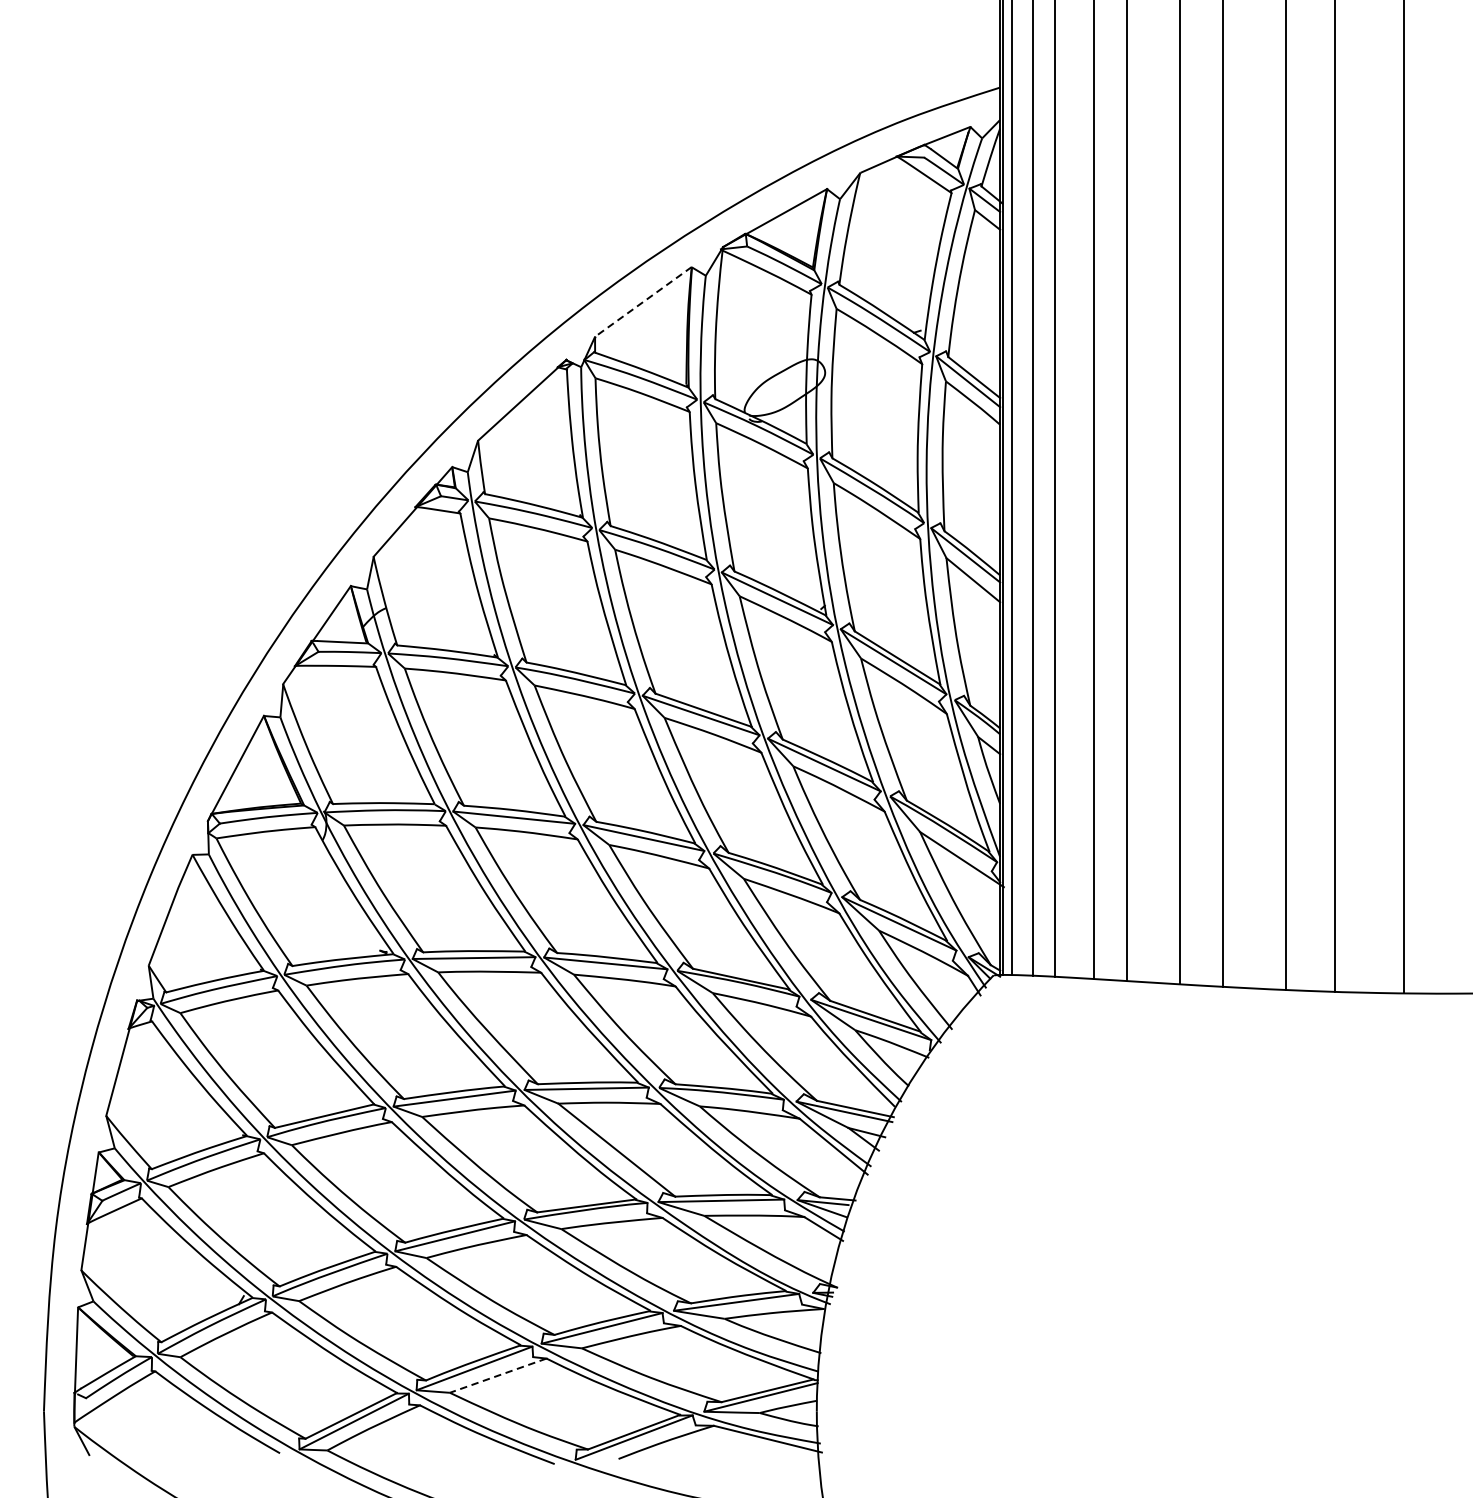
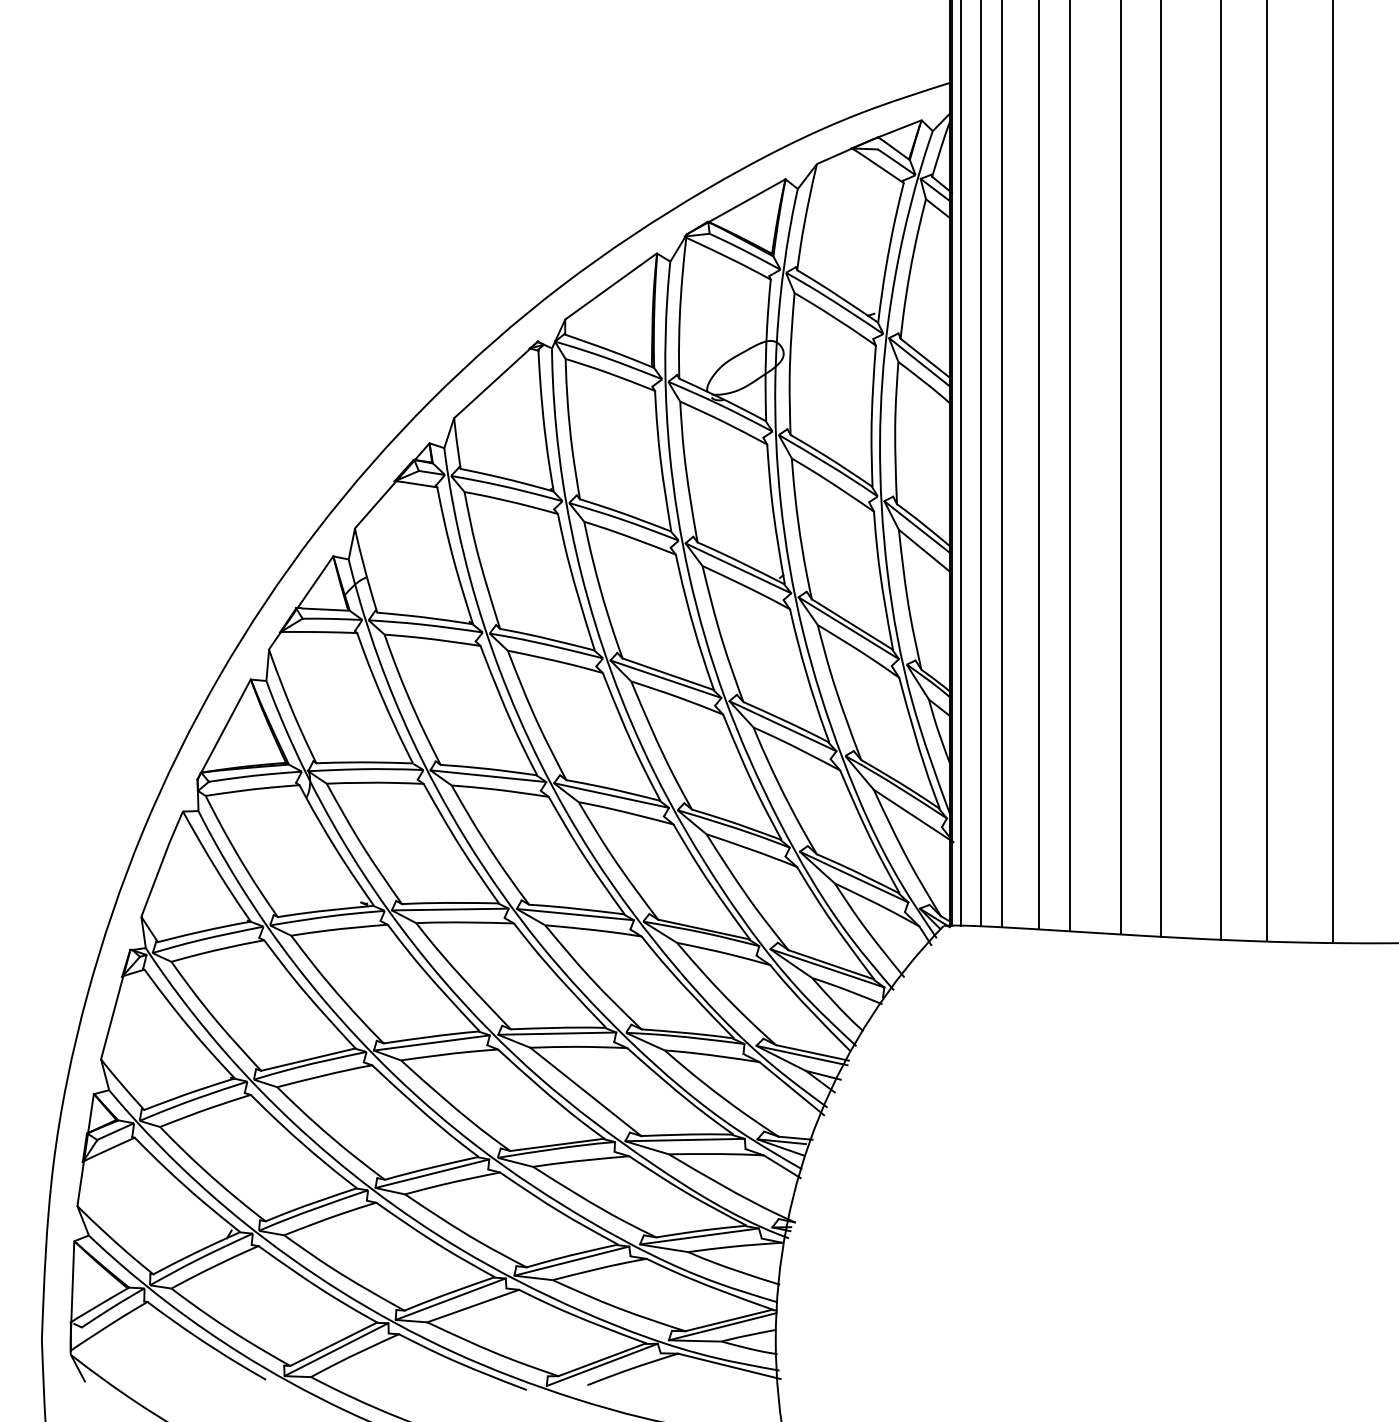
line: (643, 301) -> (611, 286), dashed -> solid
line: (498, 1376) -> (473, 1306), dashed -> solid

